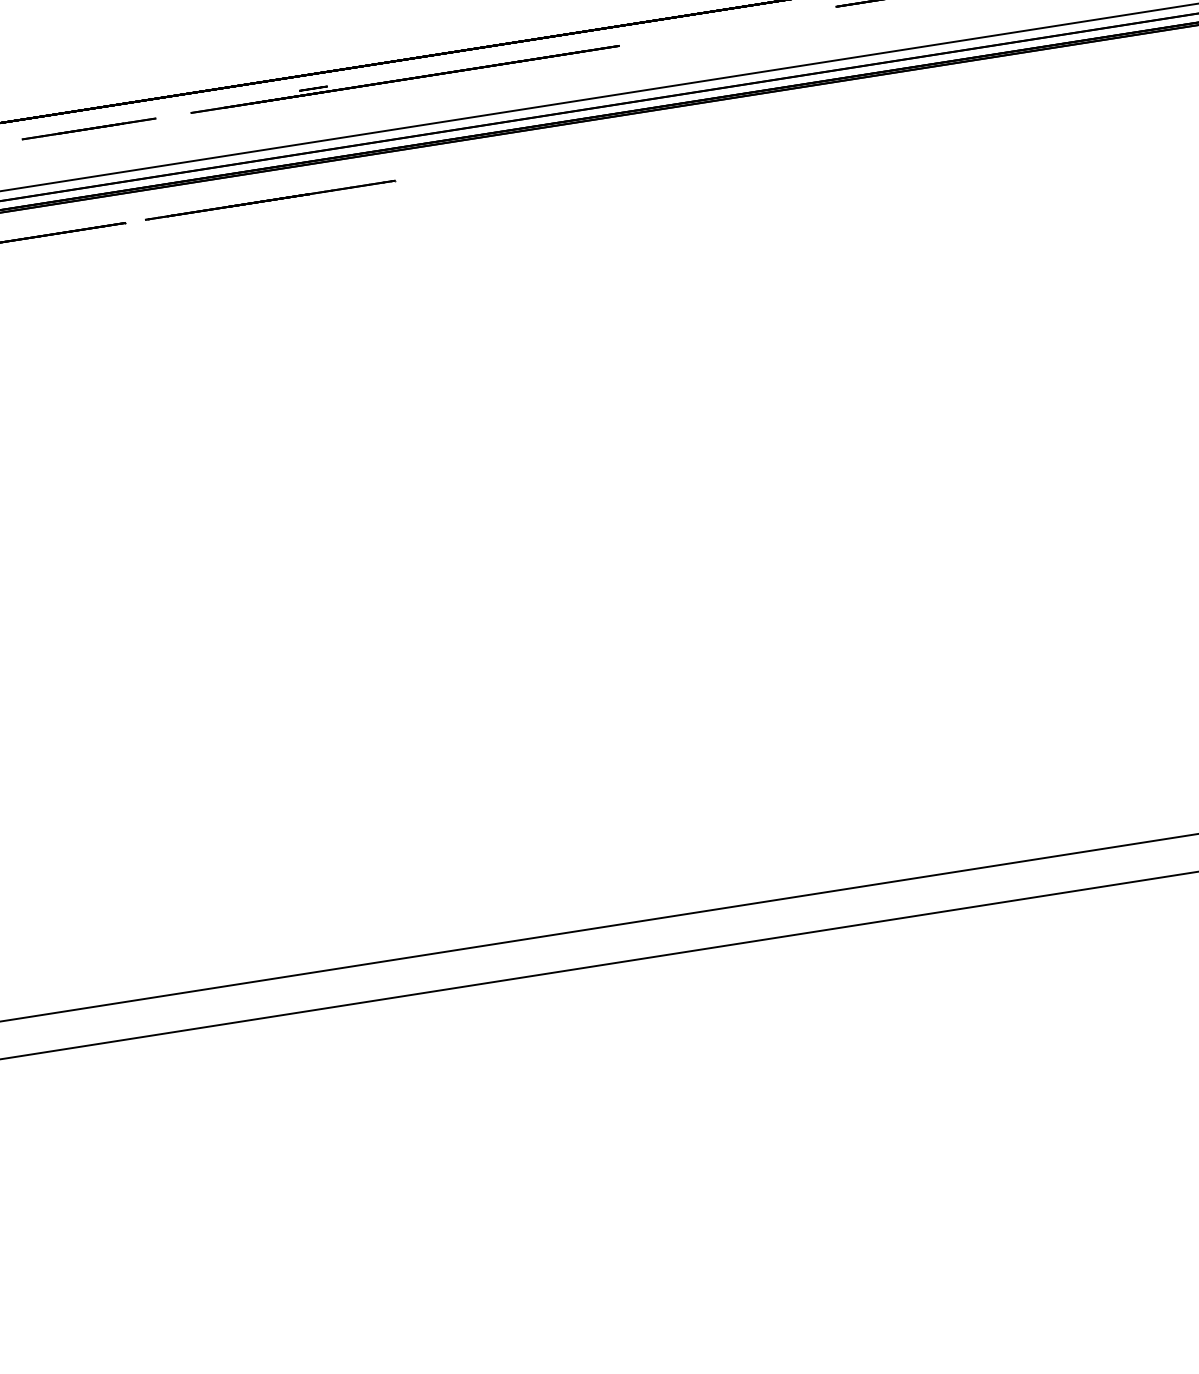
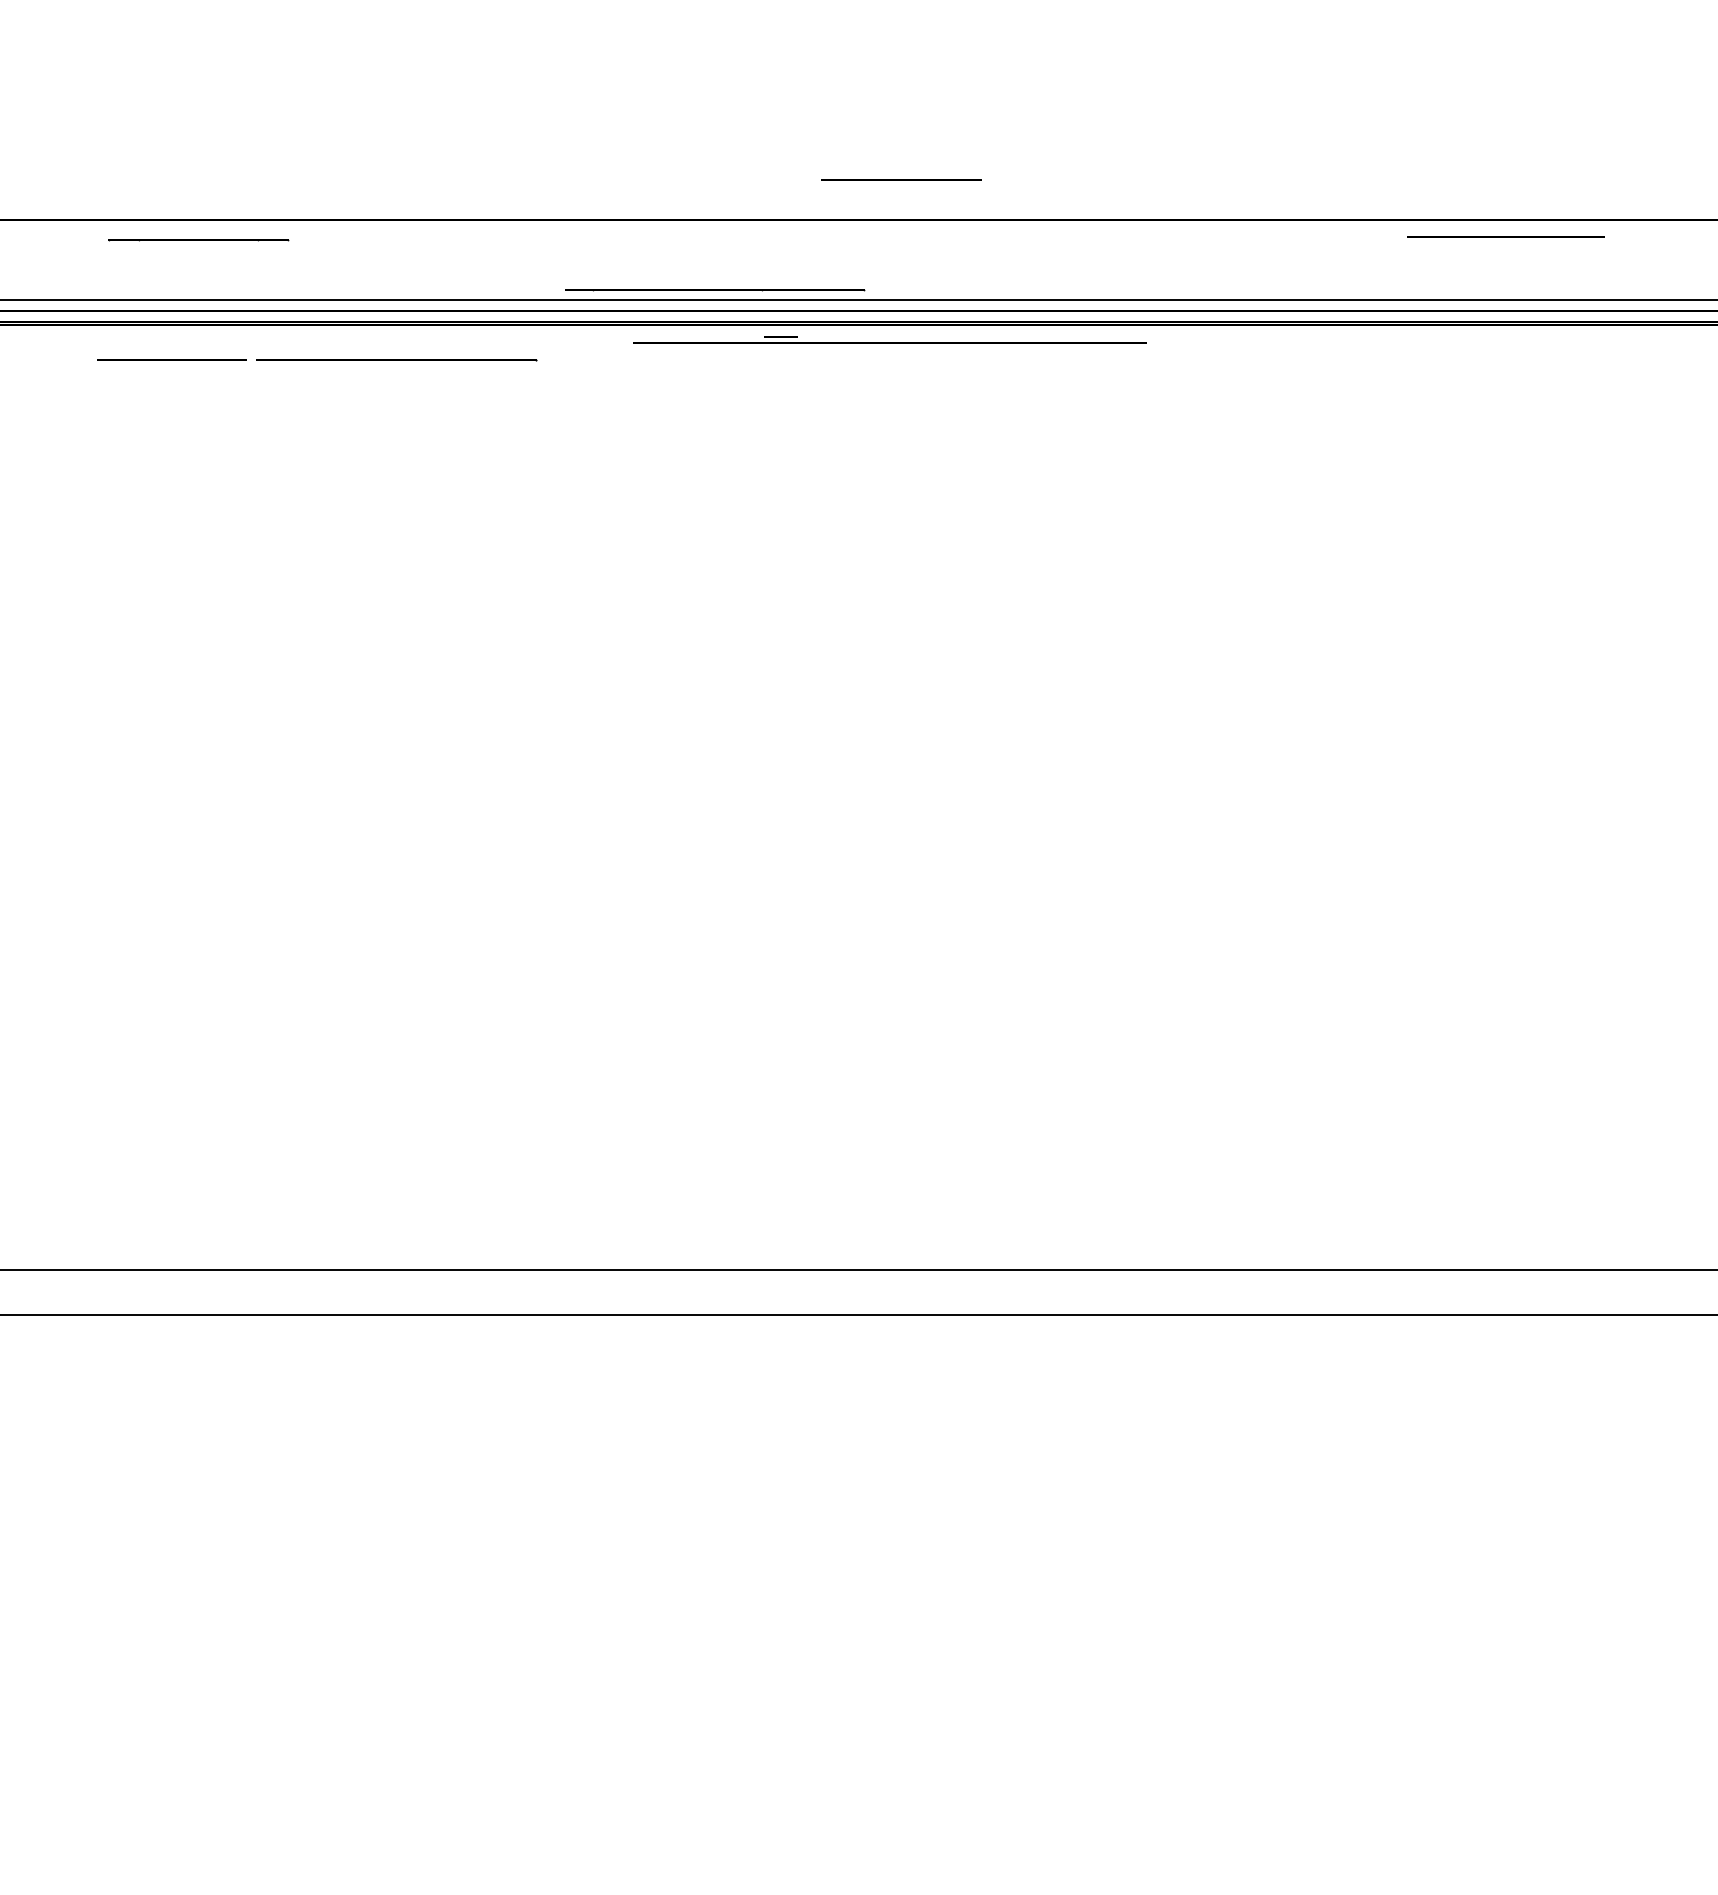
part: (404, 76) -> (889, 339), moved
line: (89, 128) -> (901, 179), moved
line: (270, 200) -> (715, 290), moved

